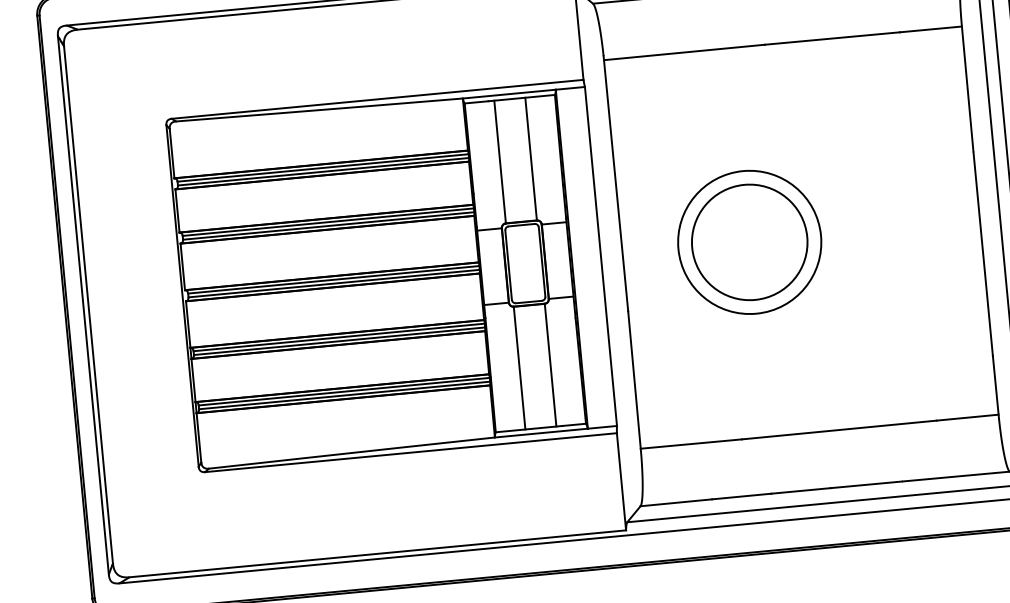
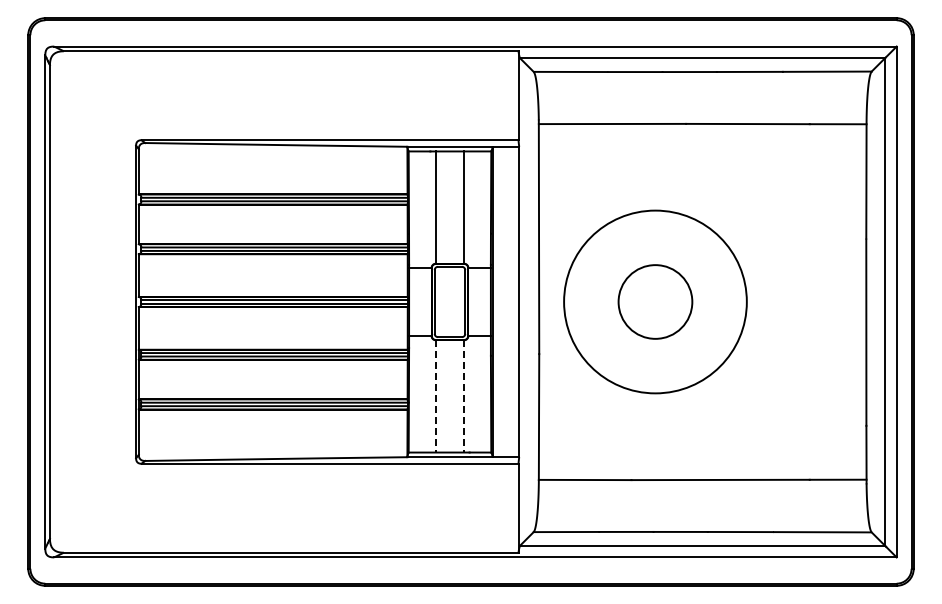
circle: (749, 241) -> (655, 301), size x0.7
circle: (749, 241) -> (655, 301), size x1.4
line: (550, 365) -> (464, 396), solid -> dashed
line: (519, 368) -> (435, 396), solid -> dashed

